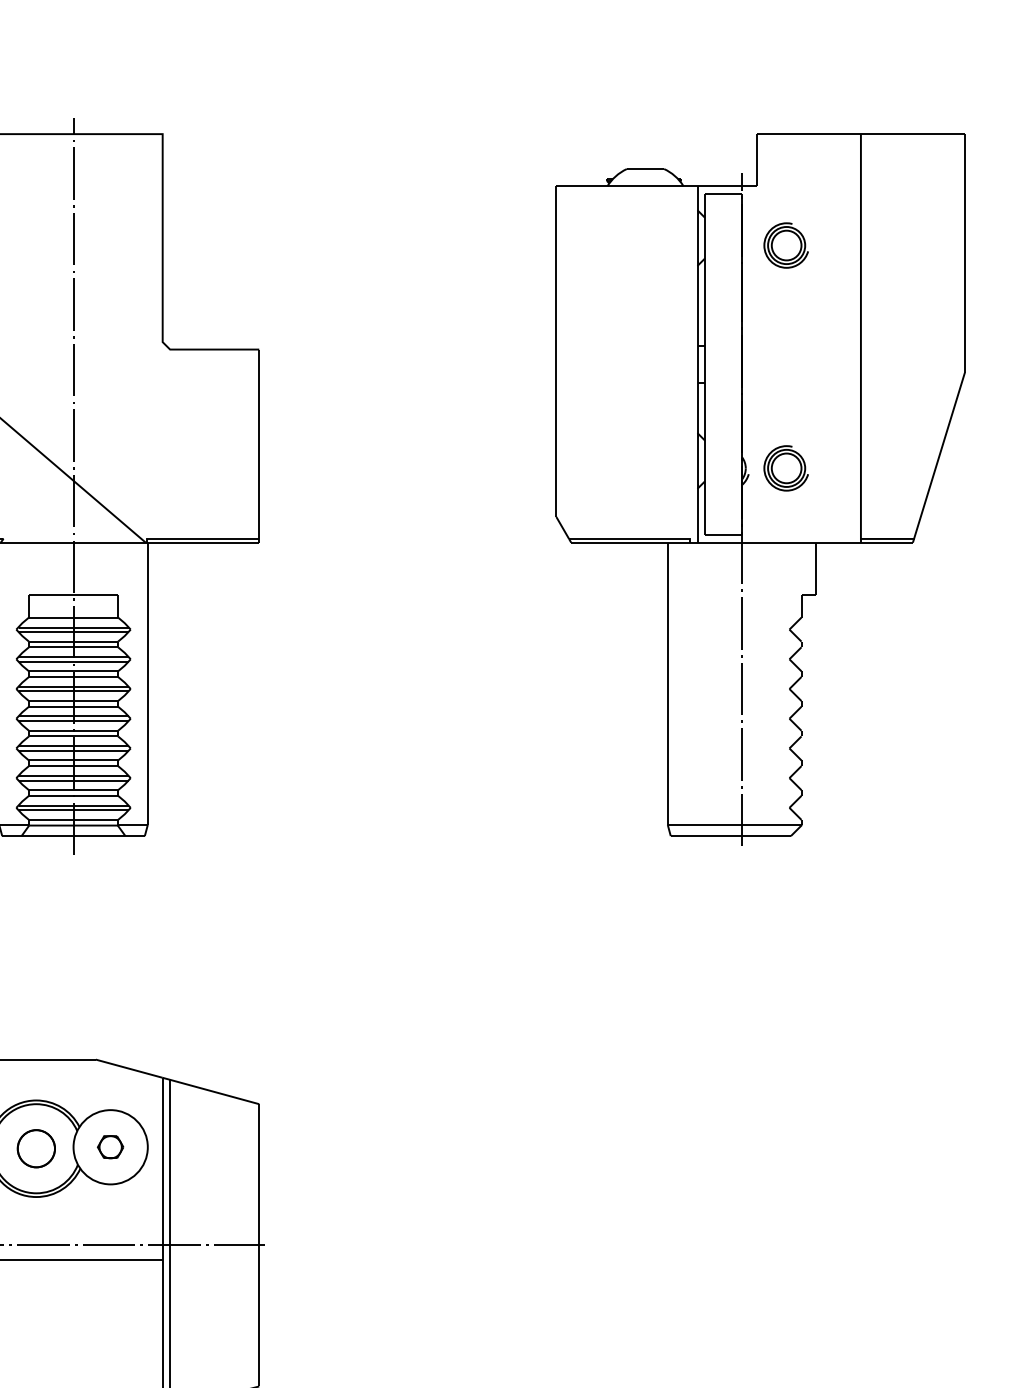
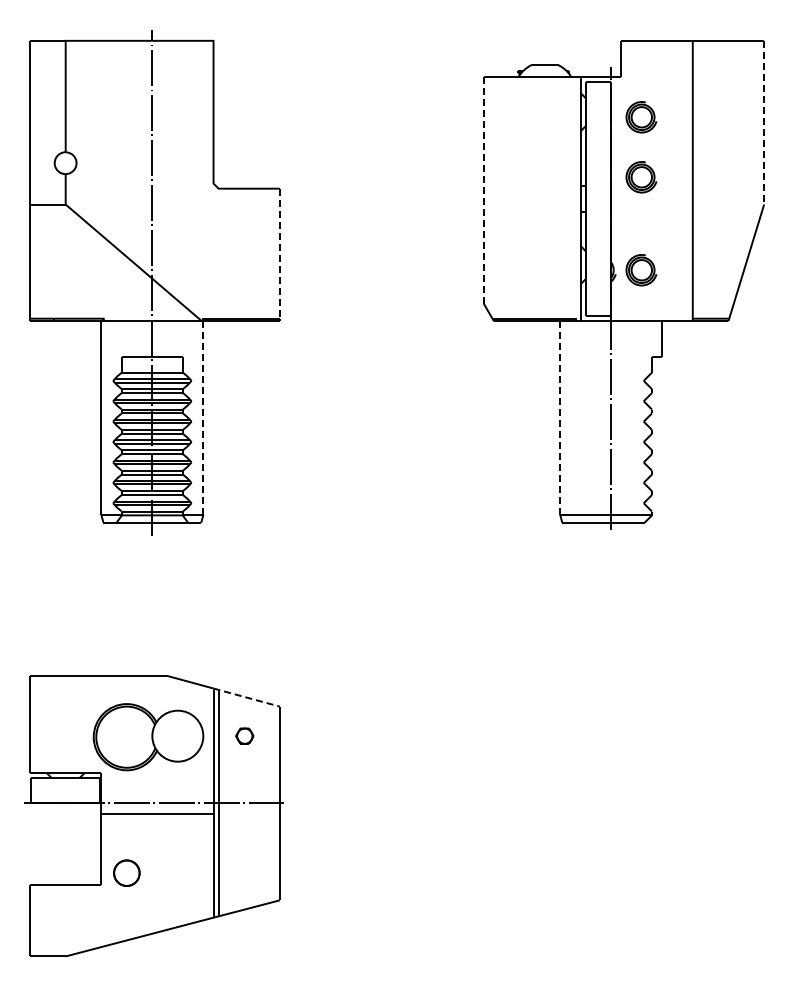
line: (965, 253) -> (764, 122), solid -> dashed
part: (786, 333) -> (641, 177), added
line: (556, 352) -> (483, 190), solid -> dashed
line: (258, 445) -> (279, 254), solid -> dashed
line: (148, 684) -> (203, 418), solid -> dashed
line: (668, 684) -> (560, 418), solid -> dashed
line: (210, 1090) -> (246, 697), solid -> dashed
part: (110, 1146) -> (244, 735), moved
part: (35, 1147) -> (126, 872), moved

